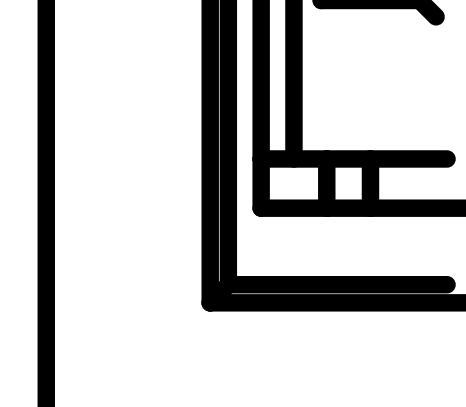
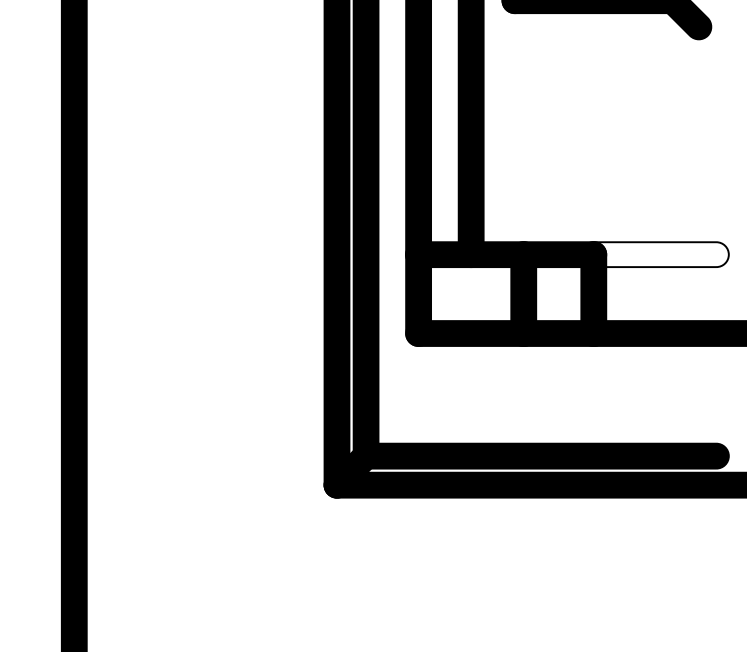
fill: (408, 158) -> (654, 253), removed

